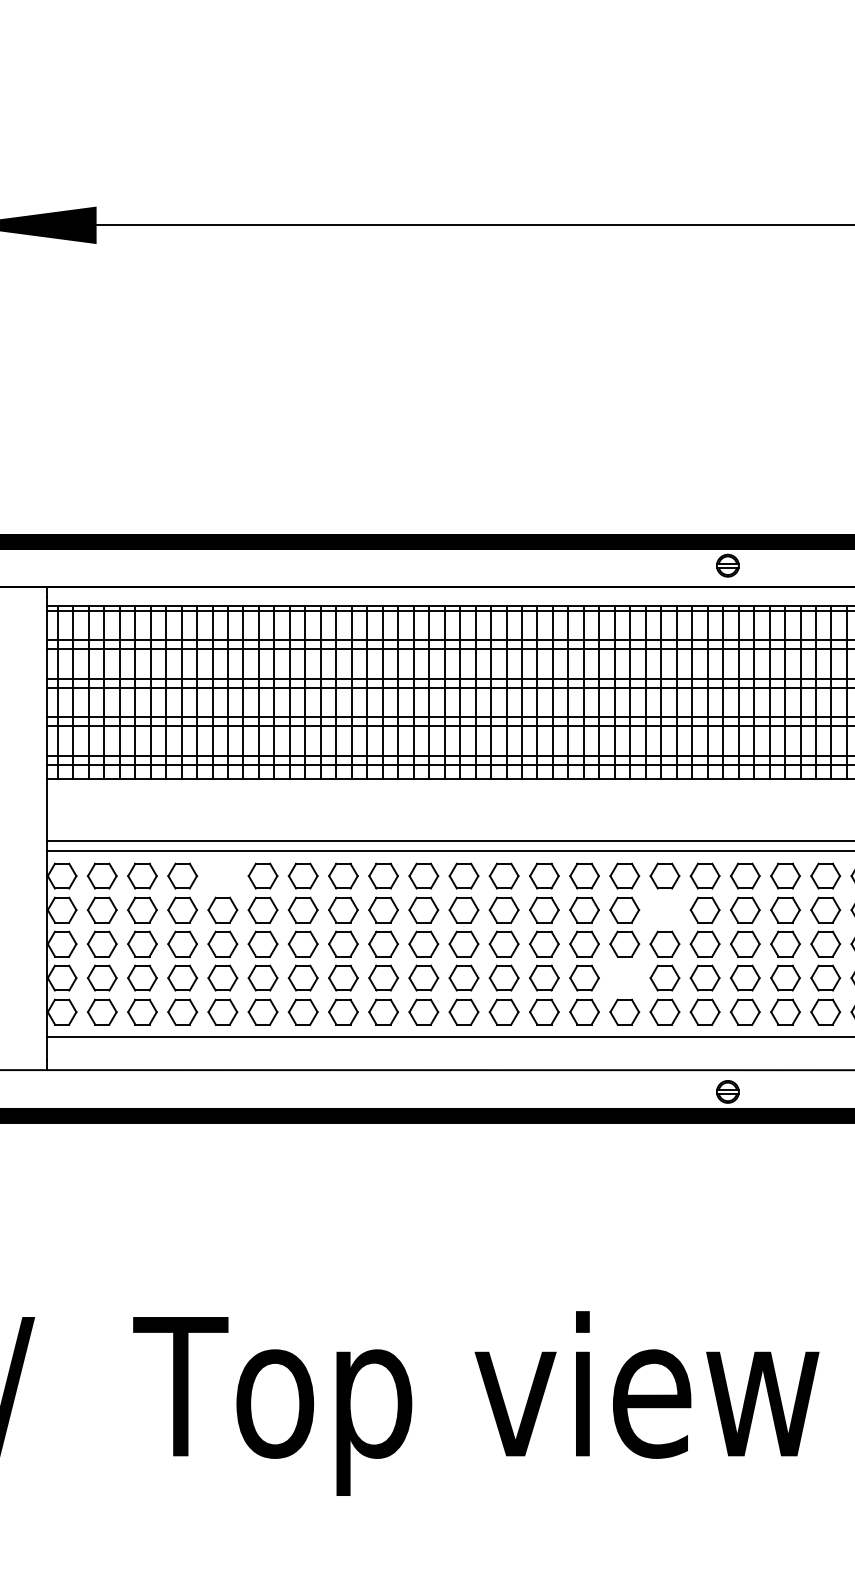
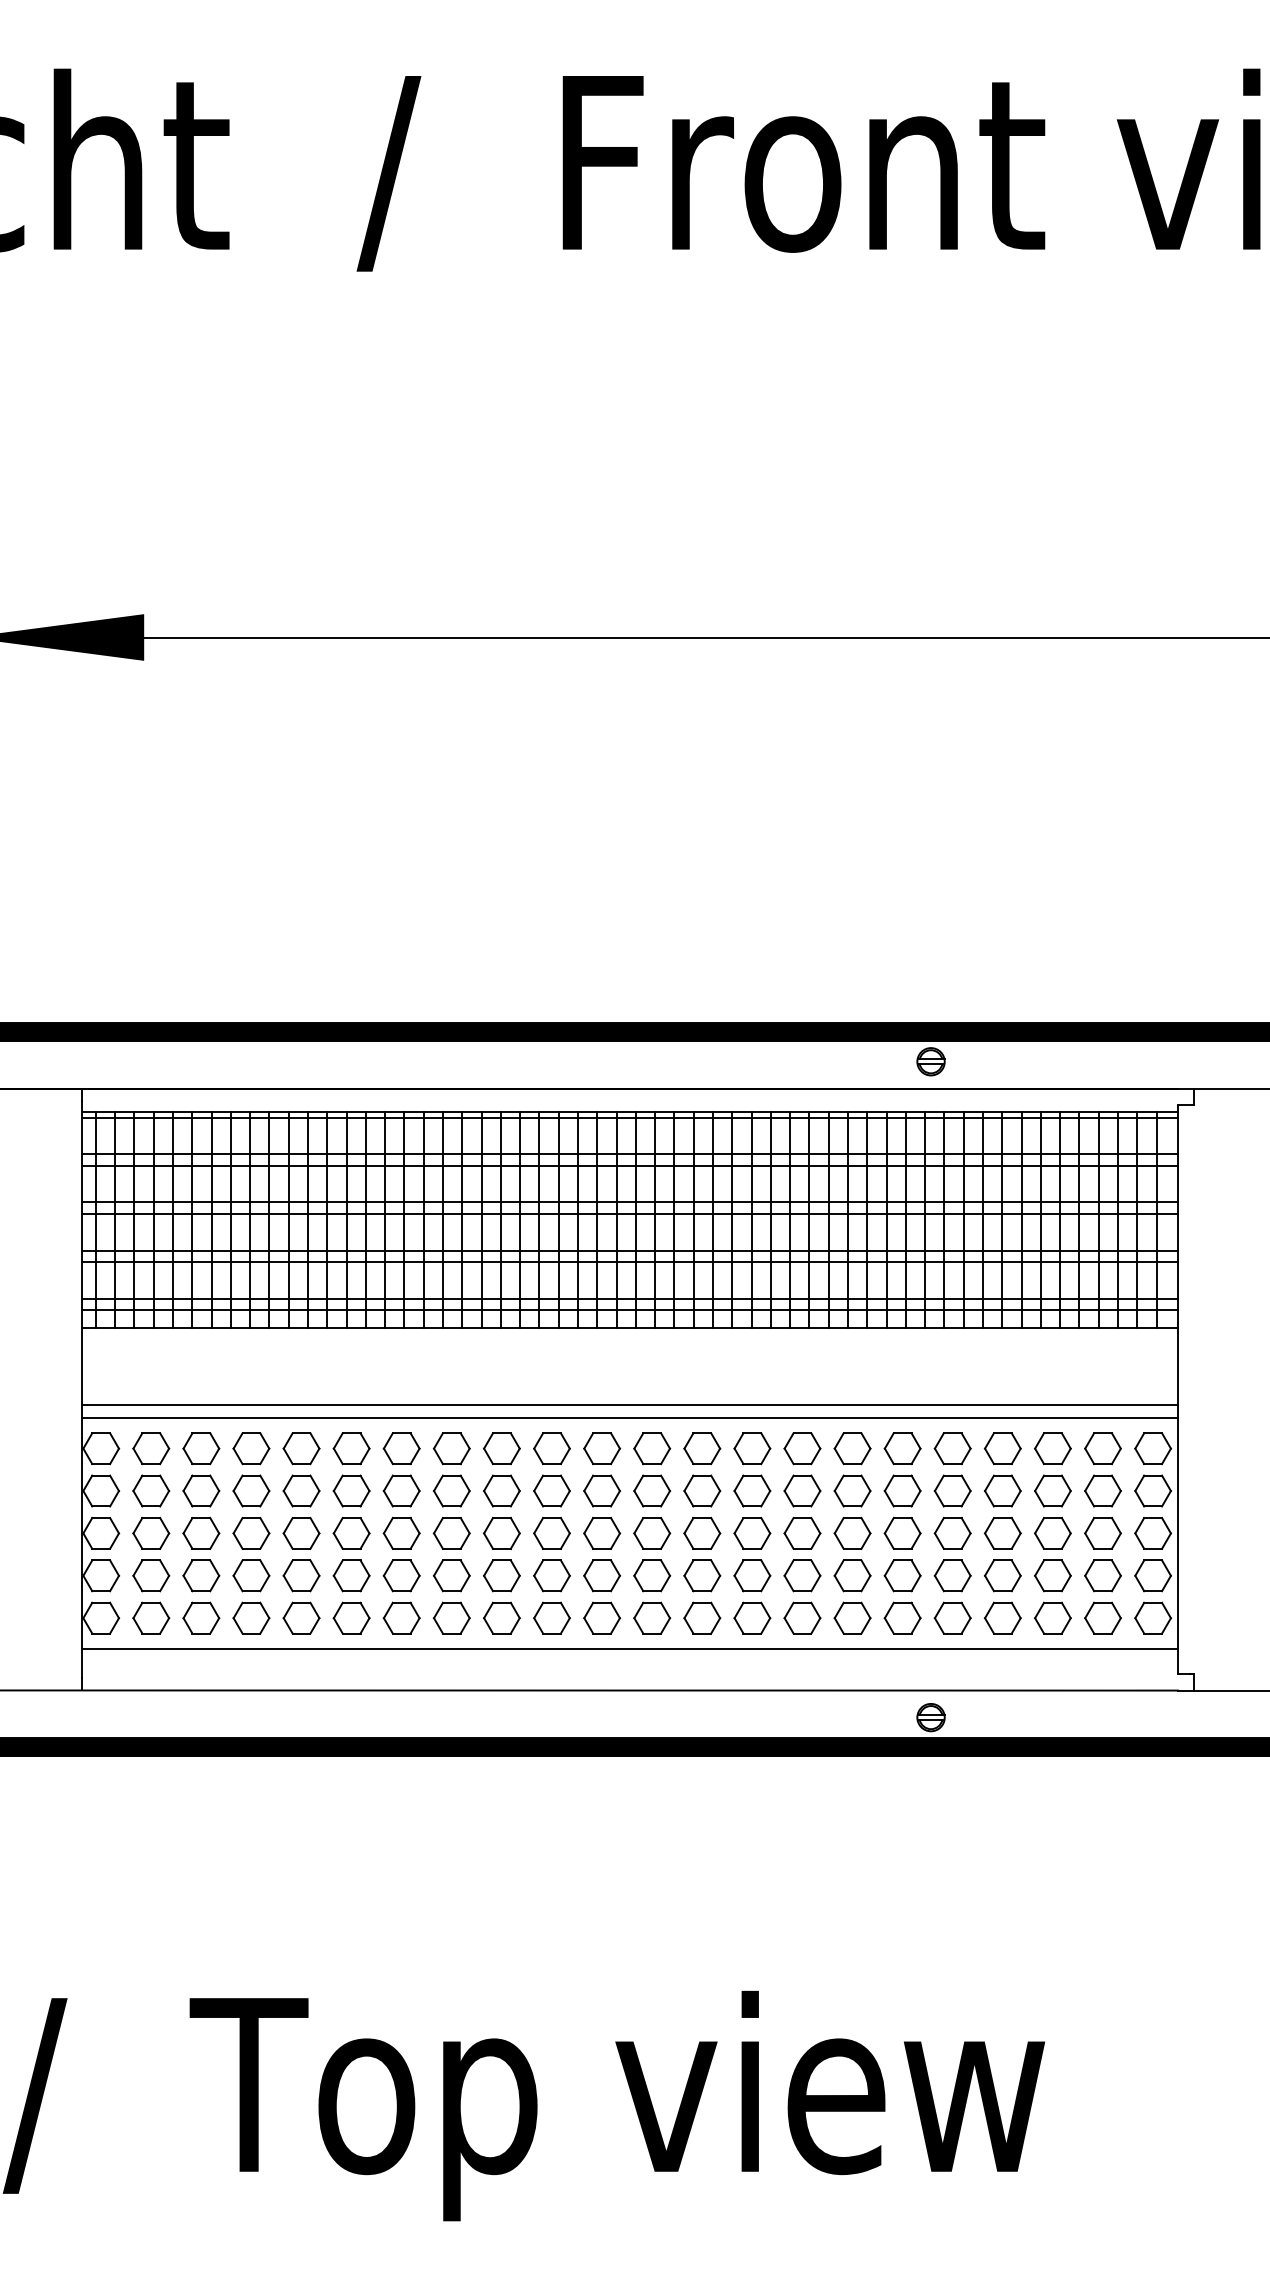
part: (222, 876) -> (301, 1448), added
part: (664, 909) -> (852, 1490), added
part: (624, 977) -> (802, 1575), added

